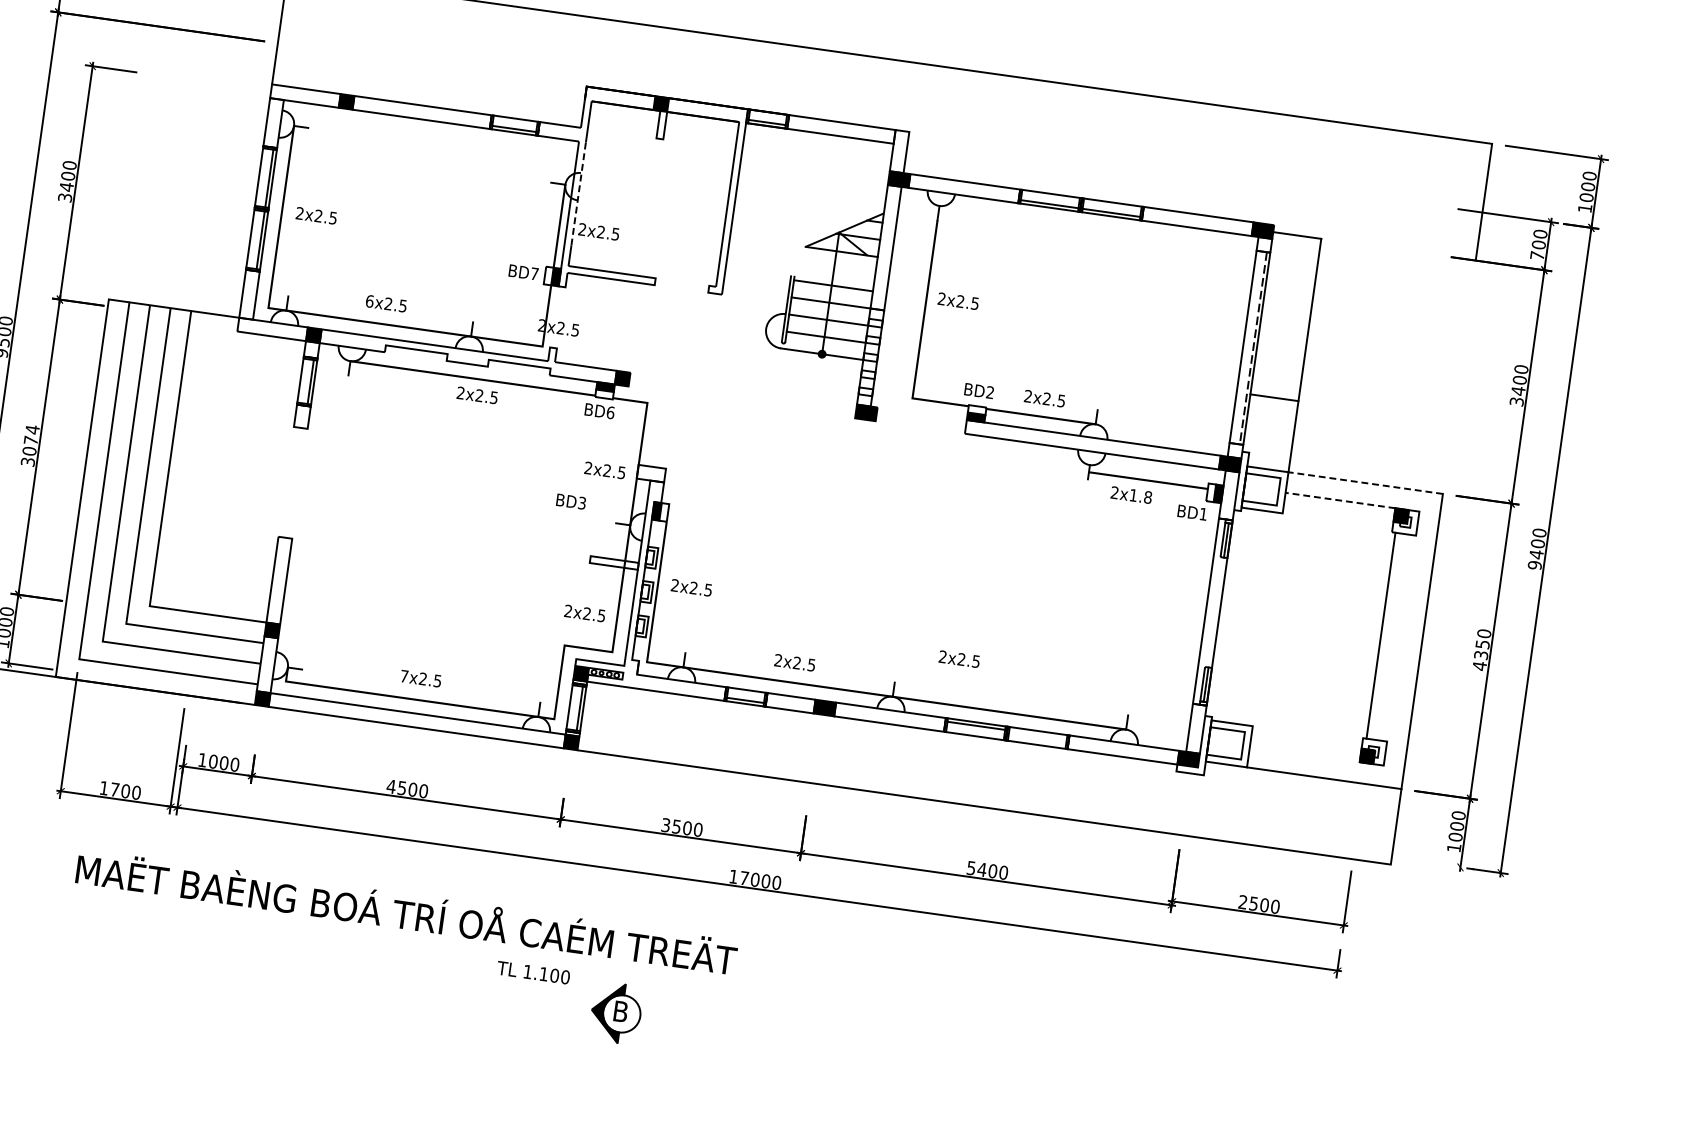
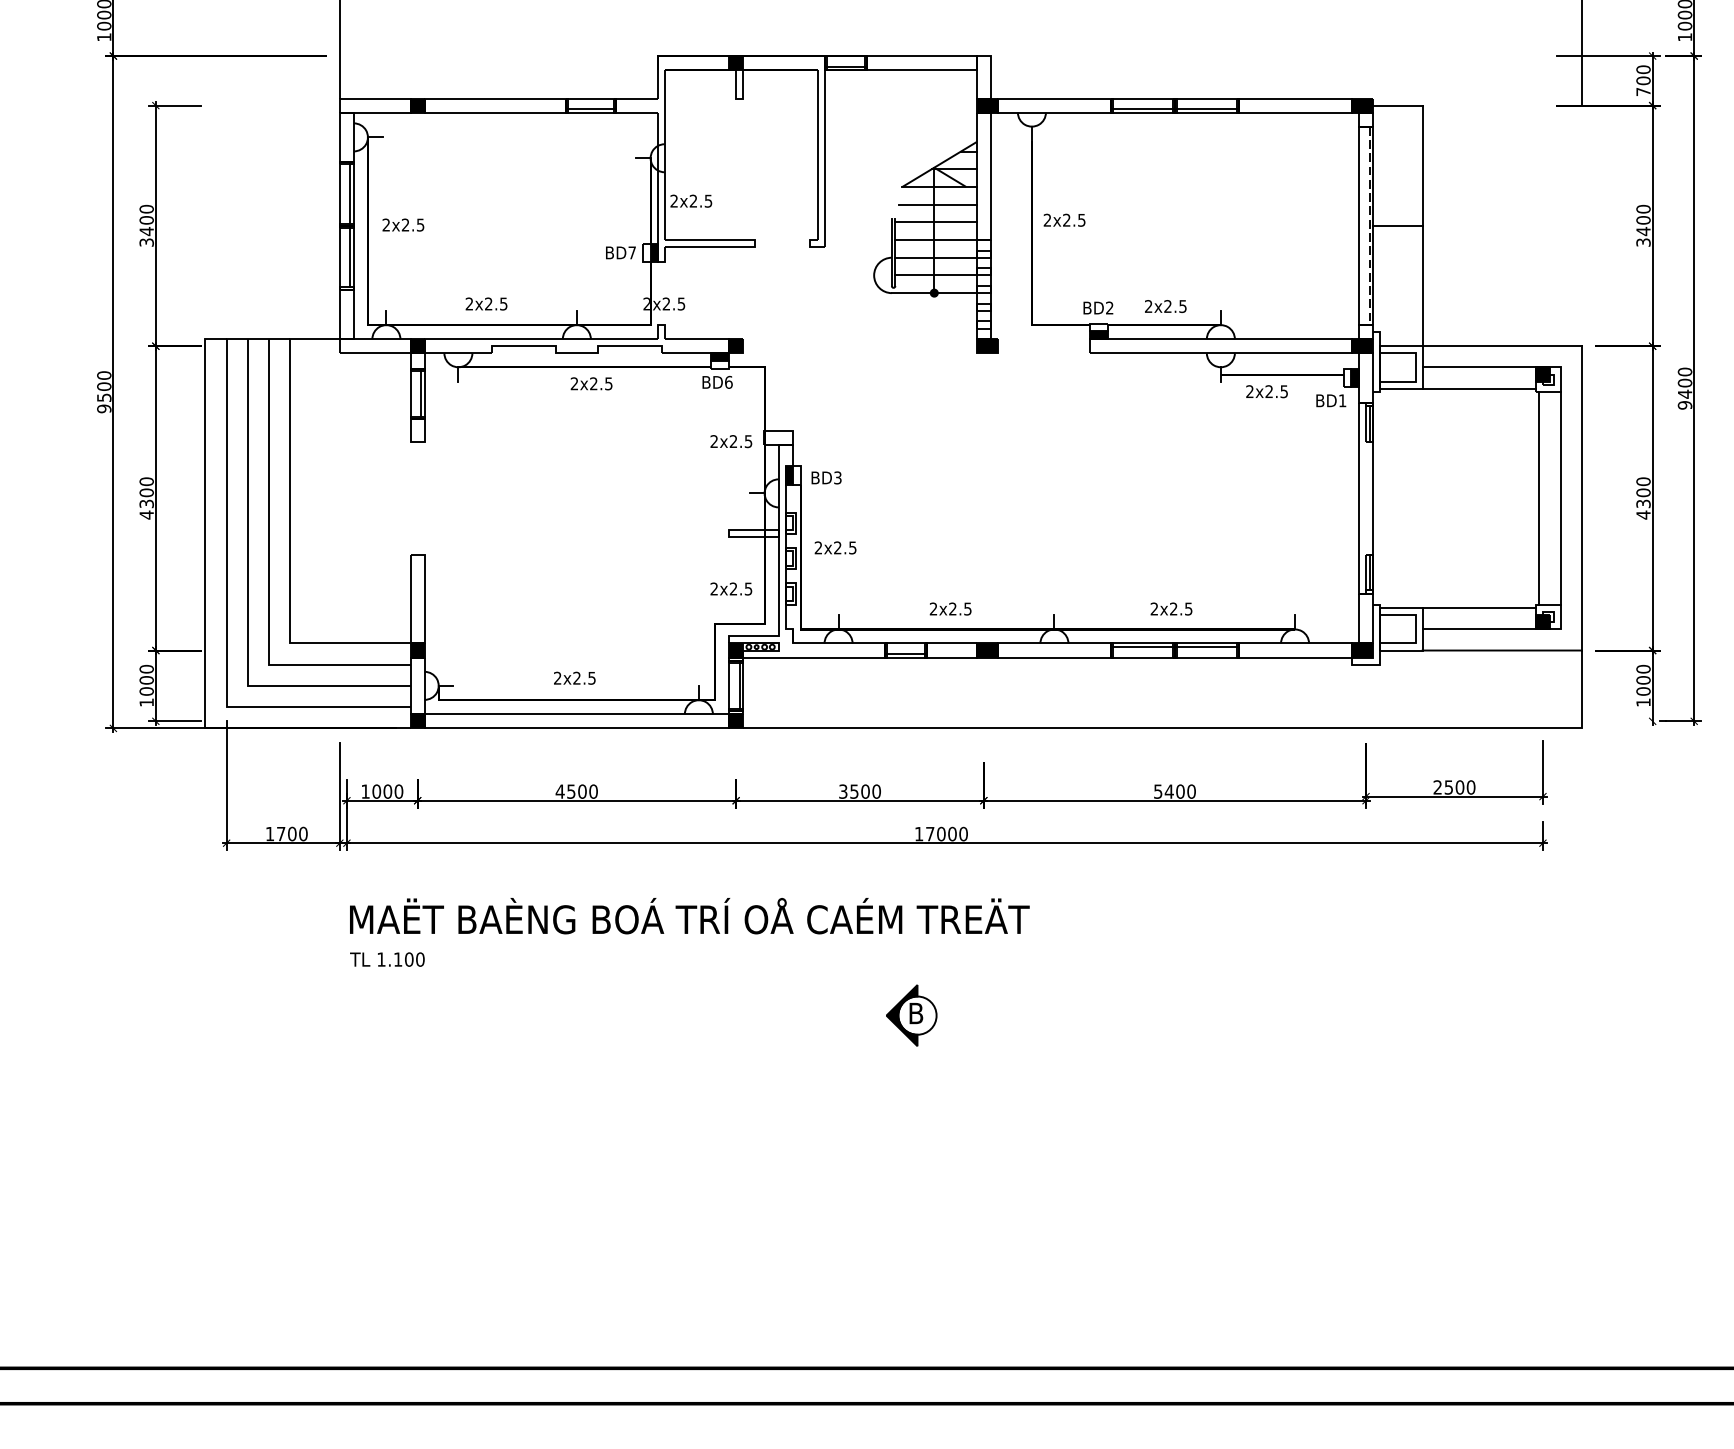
line: (578, 193) -> (665, 165), dashed -> solid
line: (837, 268) -> (937, 204), added
text: (369, 300) -> (469, 303), 6x2.5 -> 2x2.5
line: (1274, 397) -> (1397, 225), moved
text: (30, 445) -> (146, 498), 3074 -> 4300
line: (1365, 483) -> (1502, 346), dashed -> solid
text: (1140, 496) -> (1276, 391), 2x1.8 -> 2x2.5
line: (1340, 500) -> (1479, 367), dashed -> solid
text: (571, 501) -> (826, 477), moved
line: (1336, 520) -> (1478, 388), added
line: (1401, 638) -> (1560, 498), added
text: (1482, 644) -> (1643, 492), 4350 -> 4300
text: (959, 658) -> (1171, 608), moved
text: (404, 675) -> (557, 677), 7x2.5 -> 2x2.5
line: (1037, 734) -> (1206, 646), added
line: (1306, 734) -> (1478, 608), added
line: (1304, 754) -> (1478, 629), added
text: (406, 912) -> (689, 916), moved
text: (533, 972) -> (387, 959), moved
part: (615, 1012) -> (911, 1015), moved

